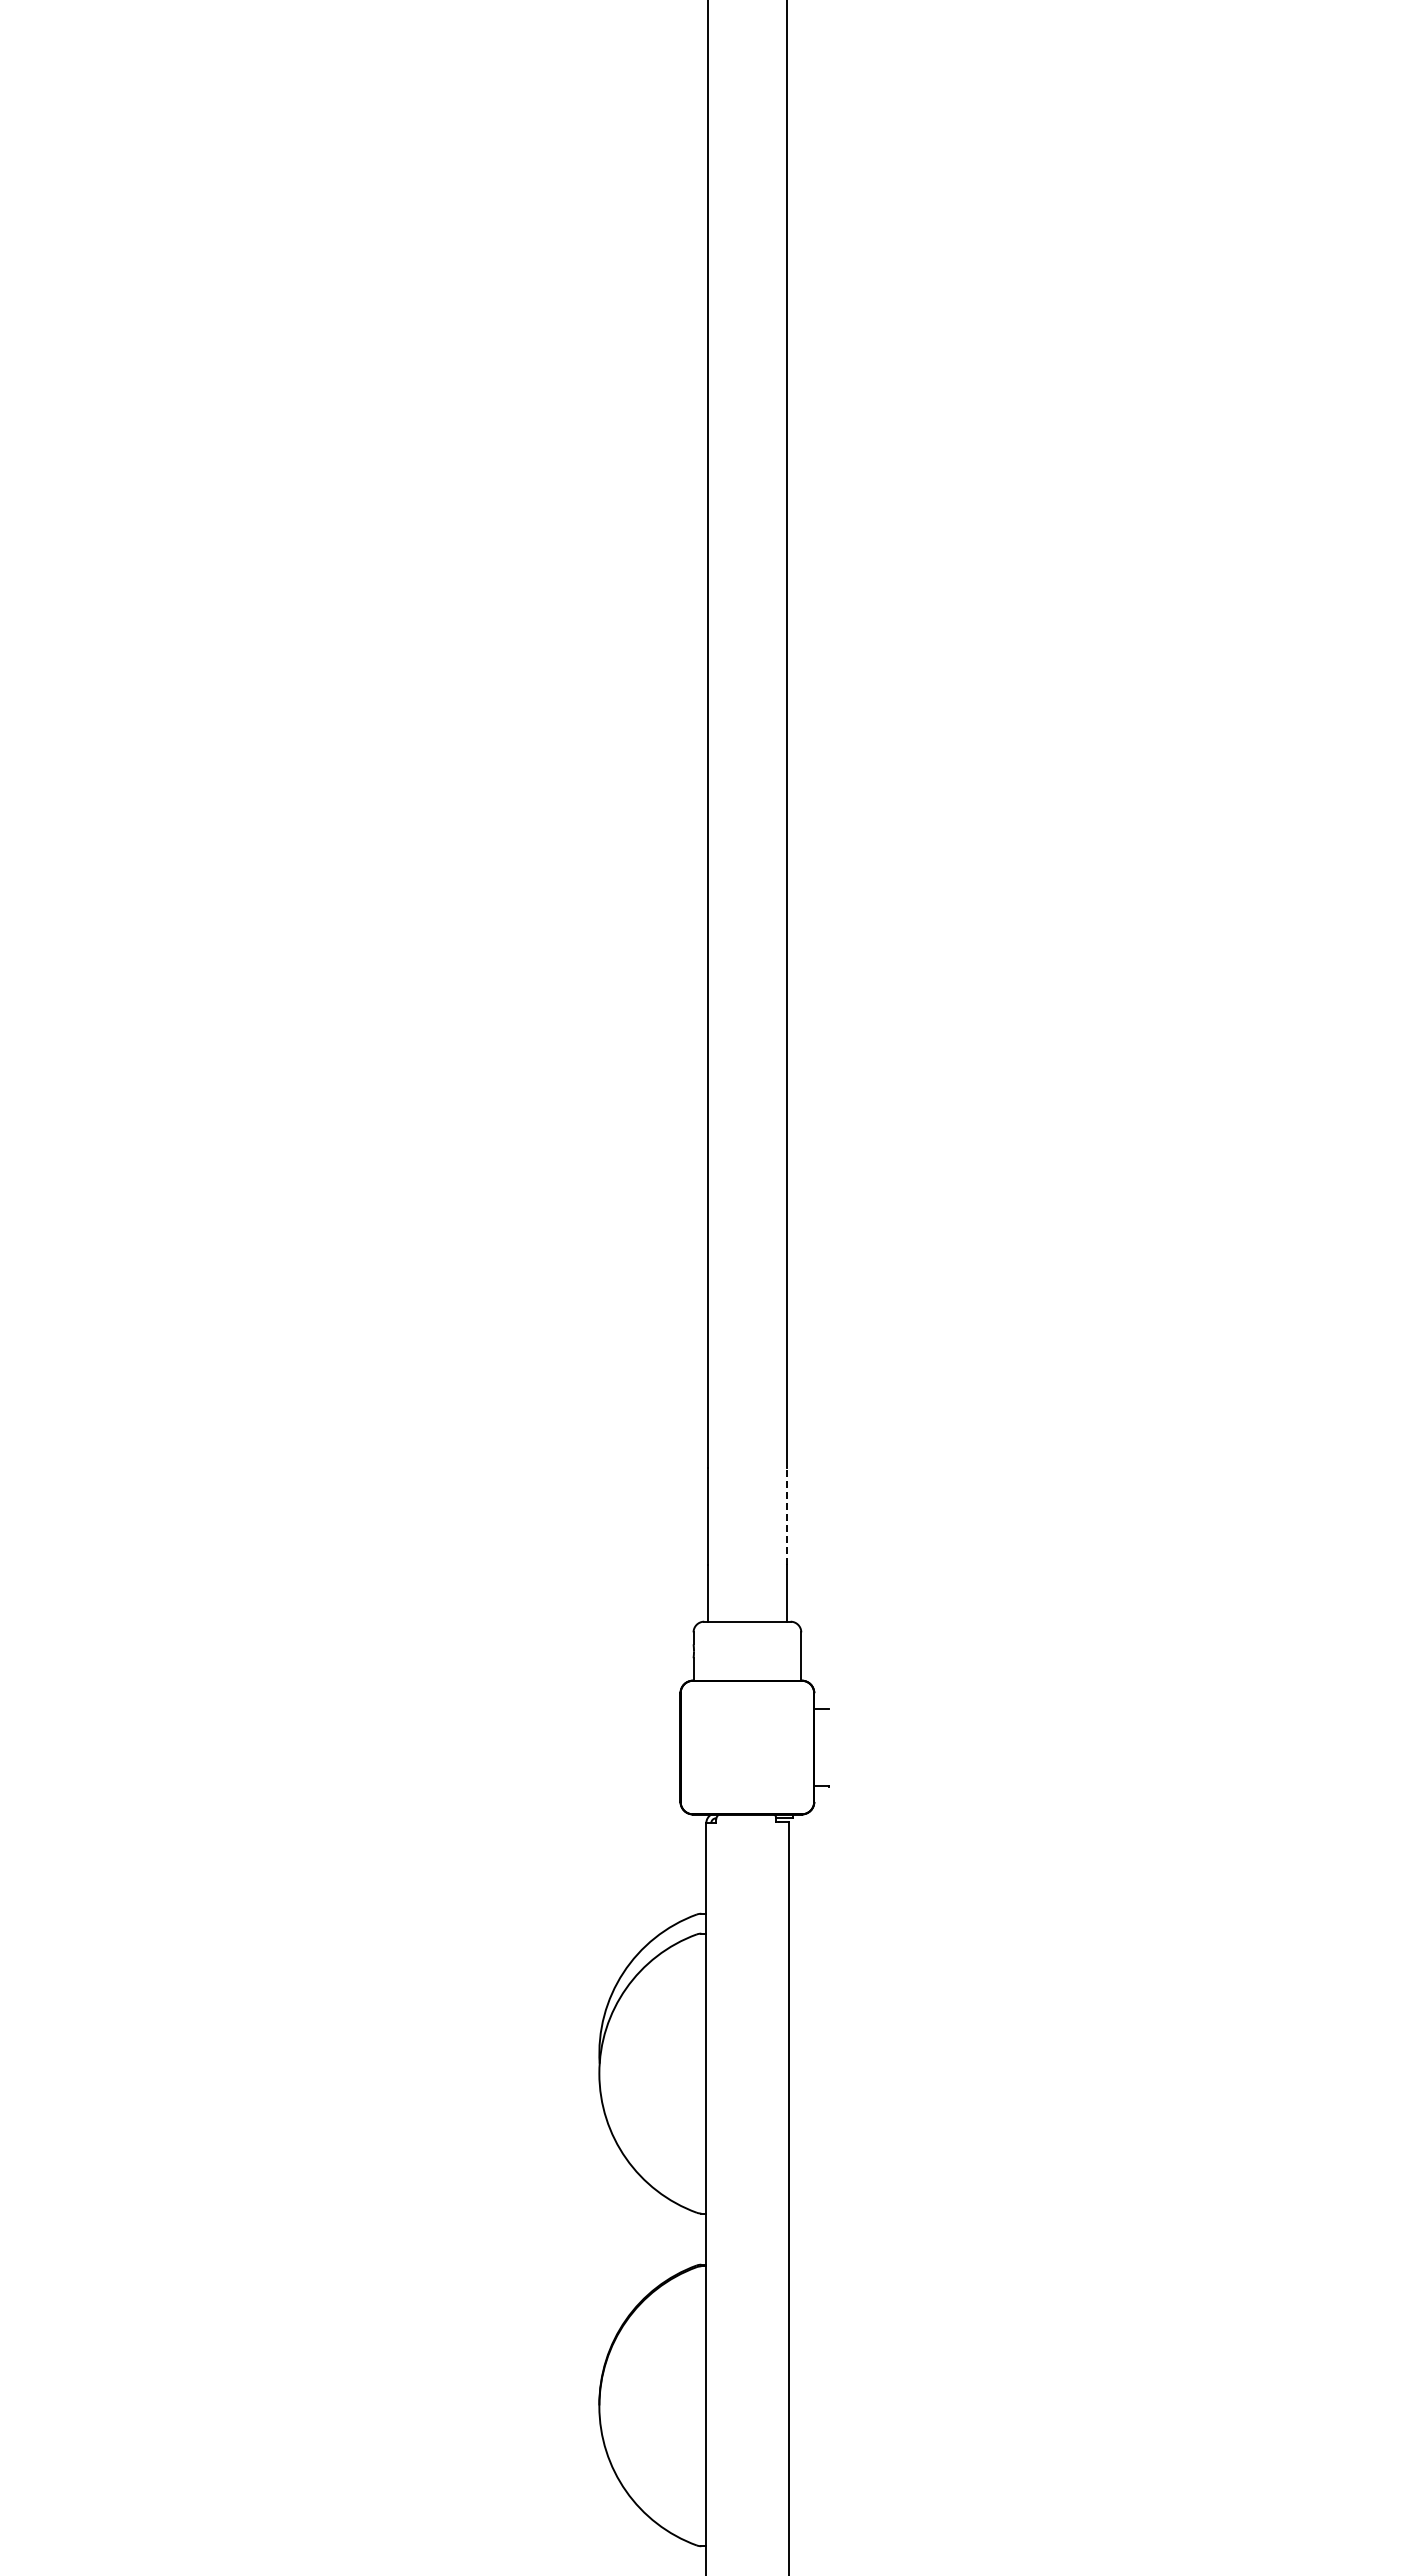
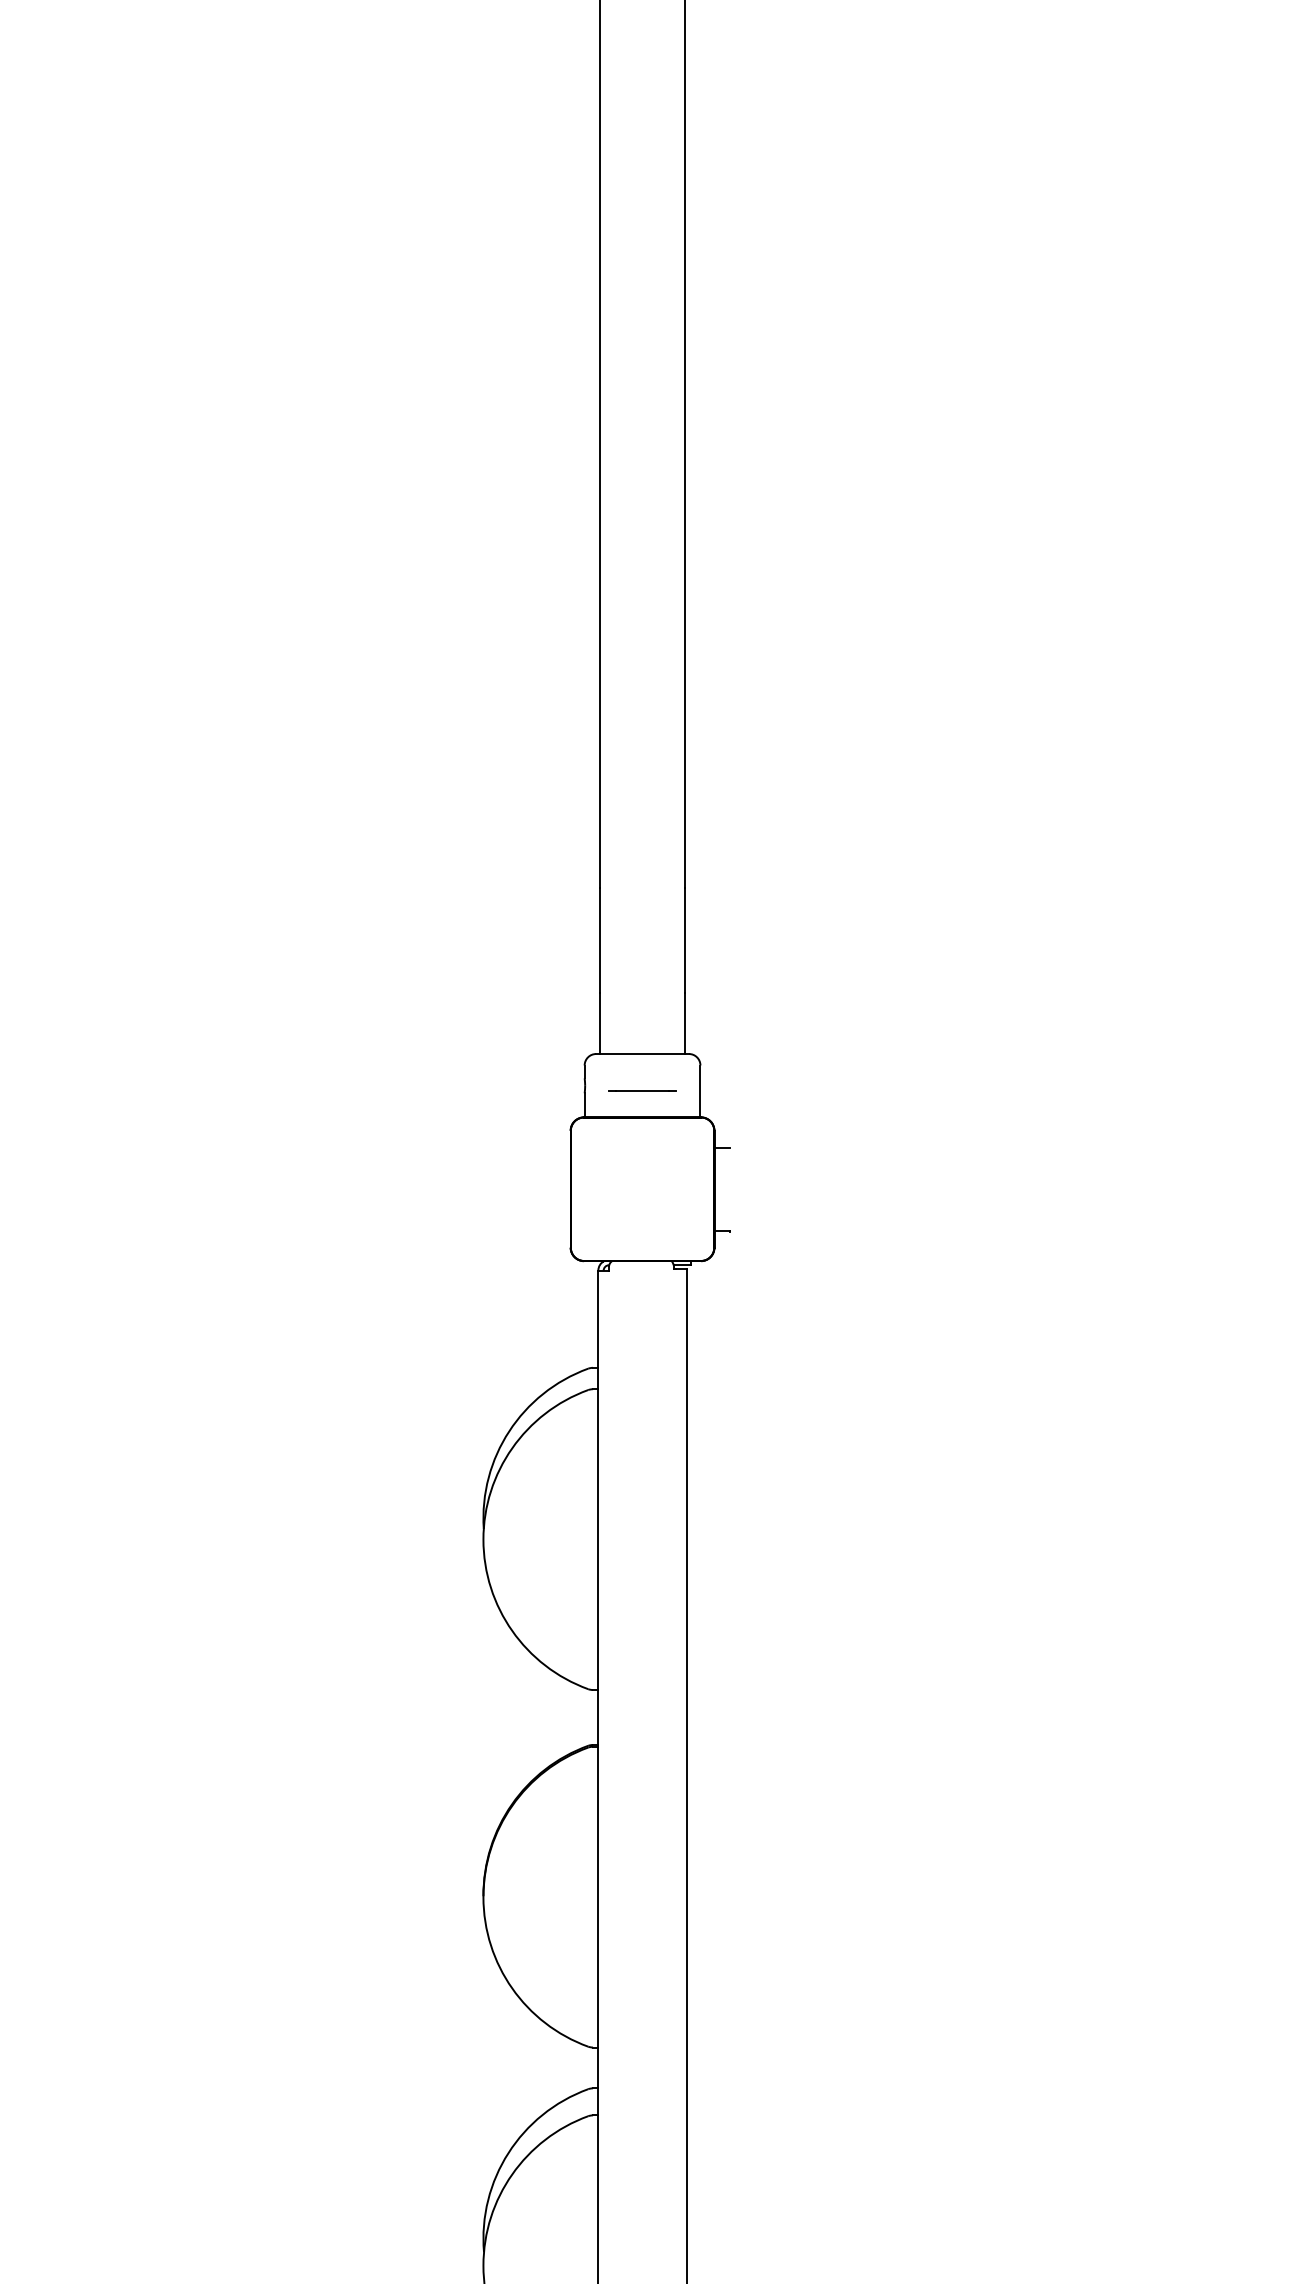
line: (787, 1516) -> (685, 940), dashed -> solid
line: (747, 1655) -> (642, 1090), added

